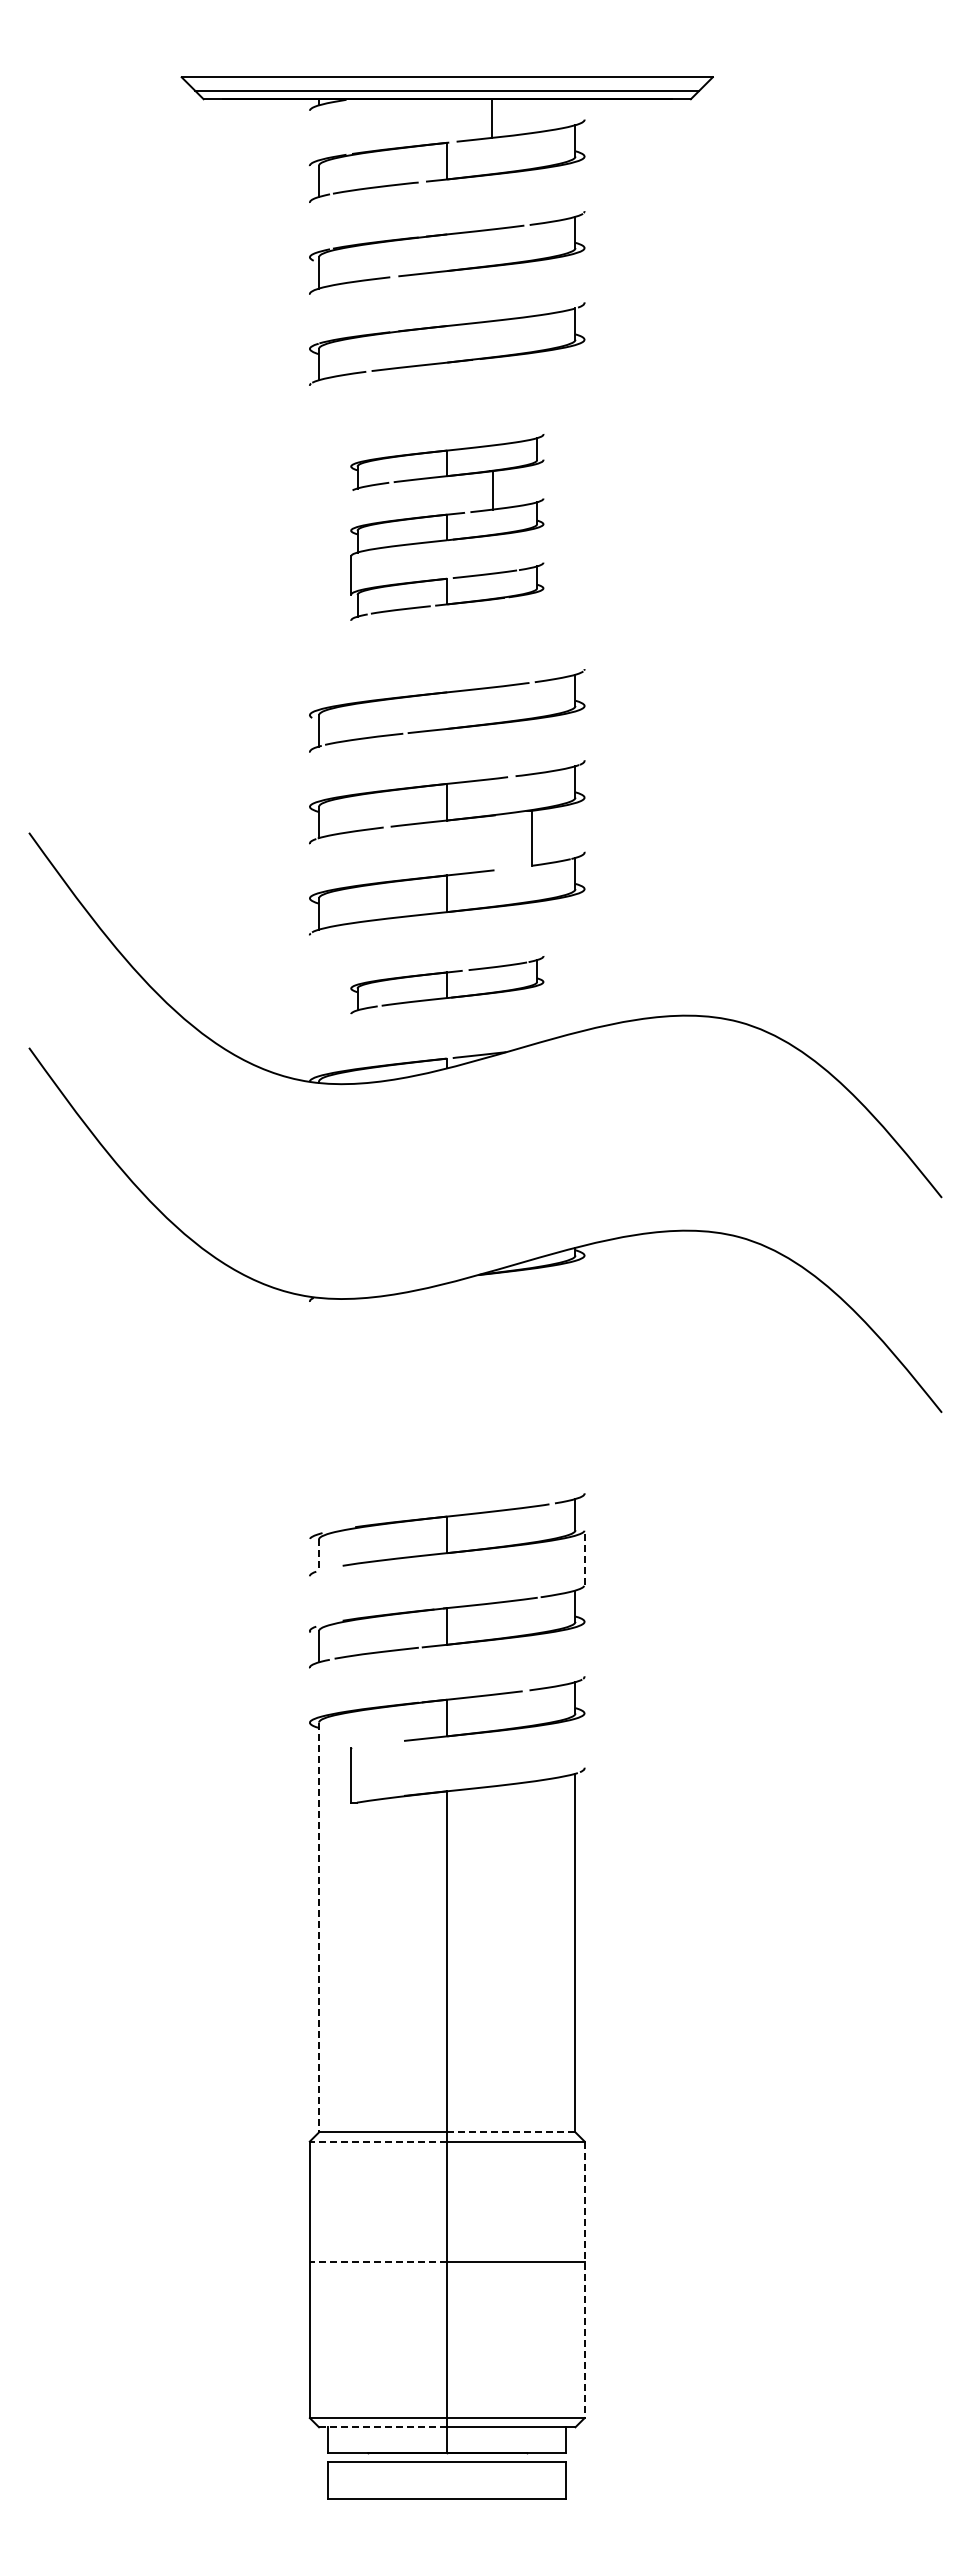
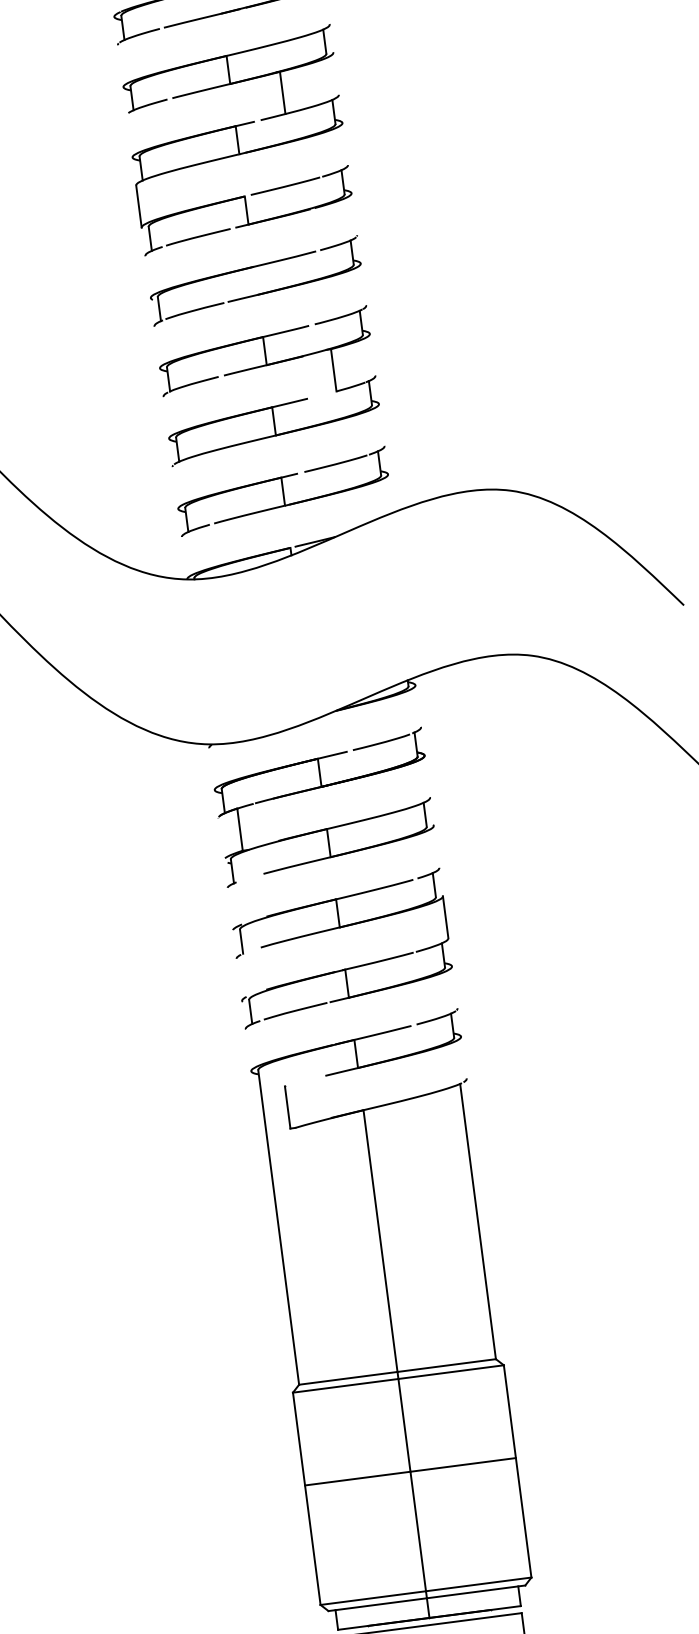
part: (447, 527) -> (237, 140), size x1.43
part: (447, 984) -> (283, 490), size x1.43
part: (446, 1371) -> (321, 788), added
line: (319, 1555) -> (241, 941), dashed -> solid
line: (584, 1557) -> (445, 917), dashed -> solid
line: (319, 1927) -> (279, 1227), dashed -> solid
line: (510, 2132) -> (446, 1365), dashed -> solid
line: (378, 2141) -> (345, 1385), dashed -> solid
line: (378, 2262) -> (357, 1478), dashed -> solid
line: (584, 2280) -> (517, 1471), dashed -> solid
line: (382, 2427) -> (377, 1604), dashed -> solid

